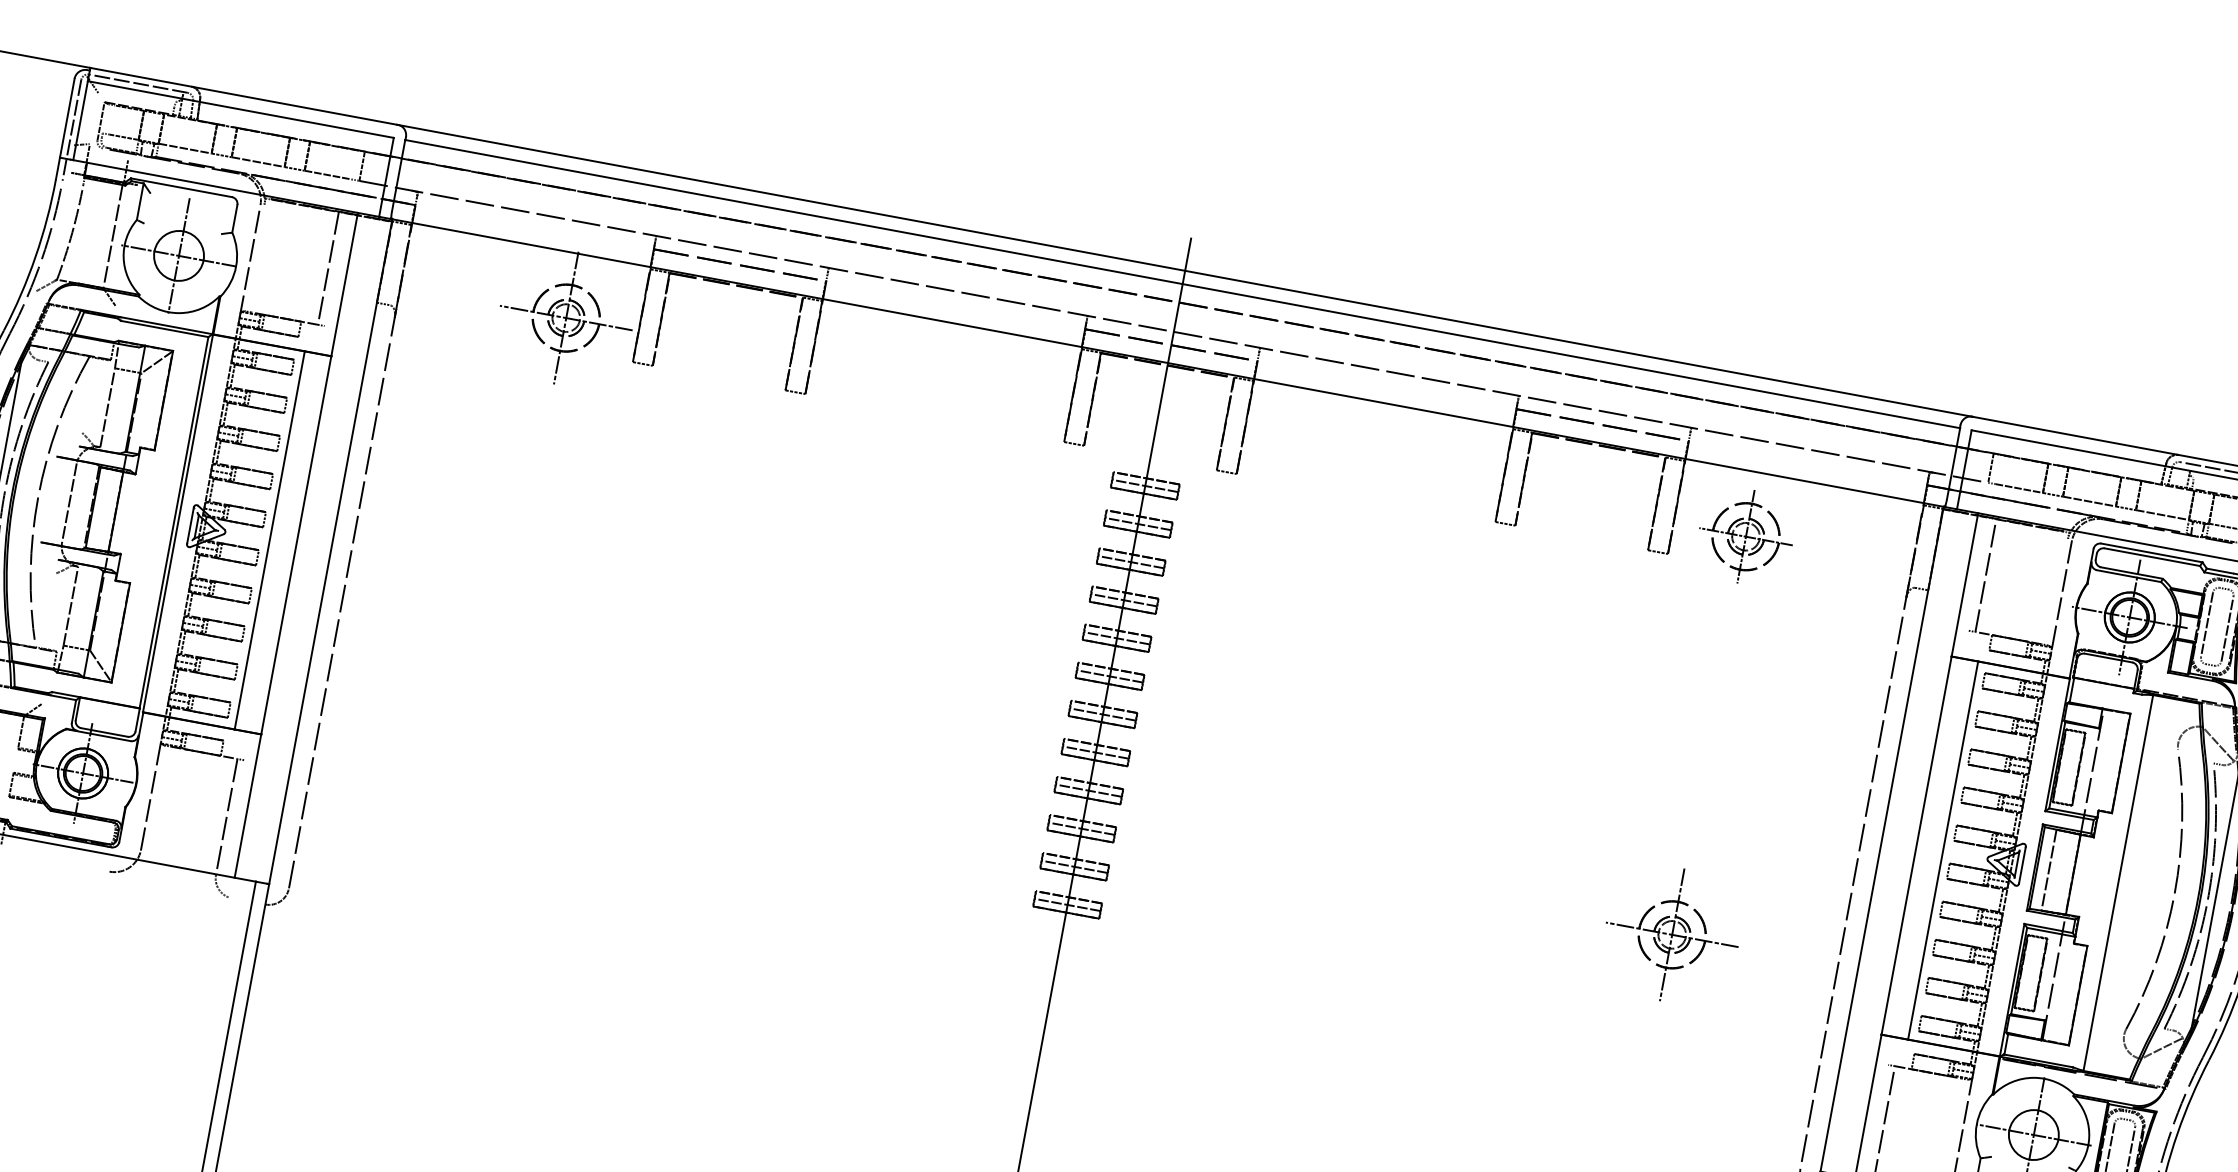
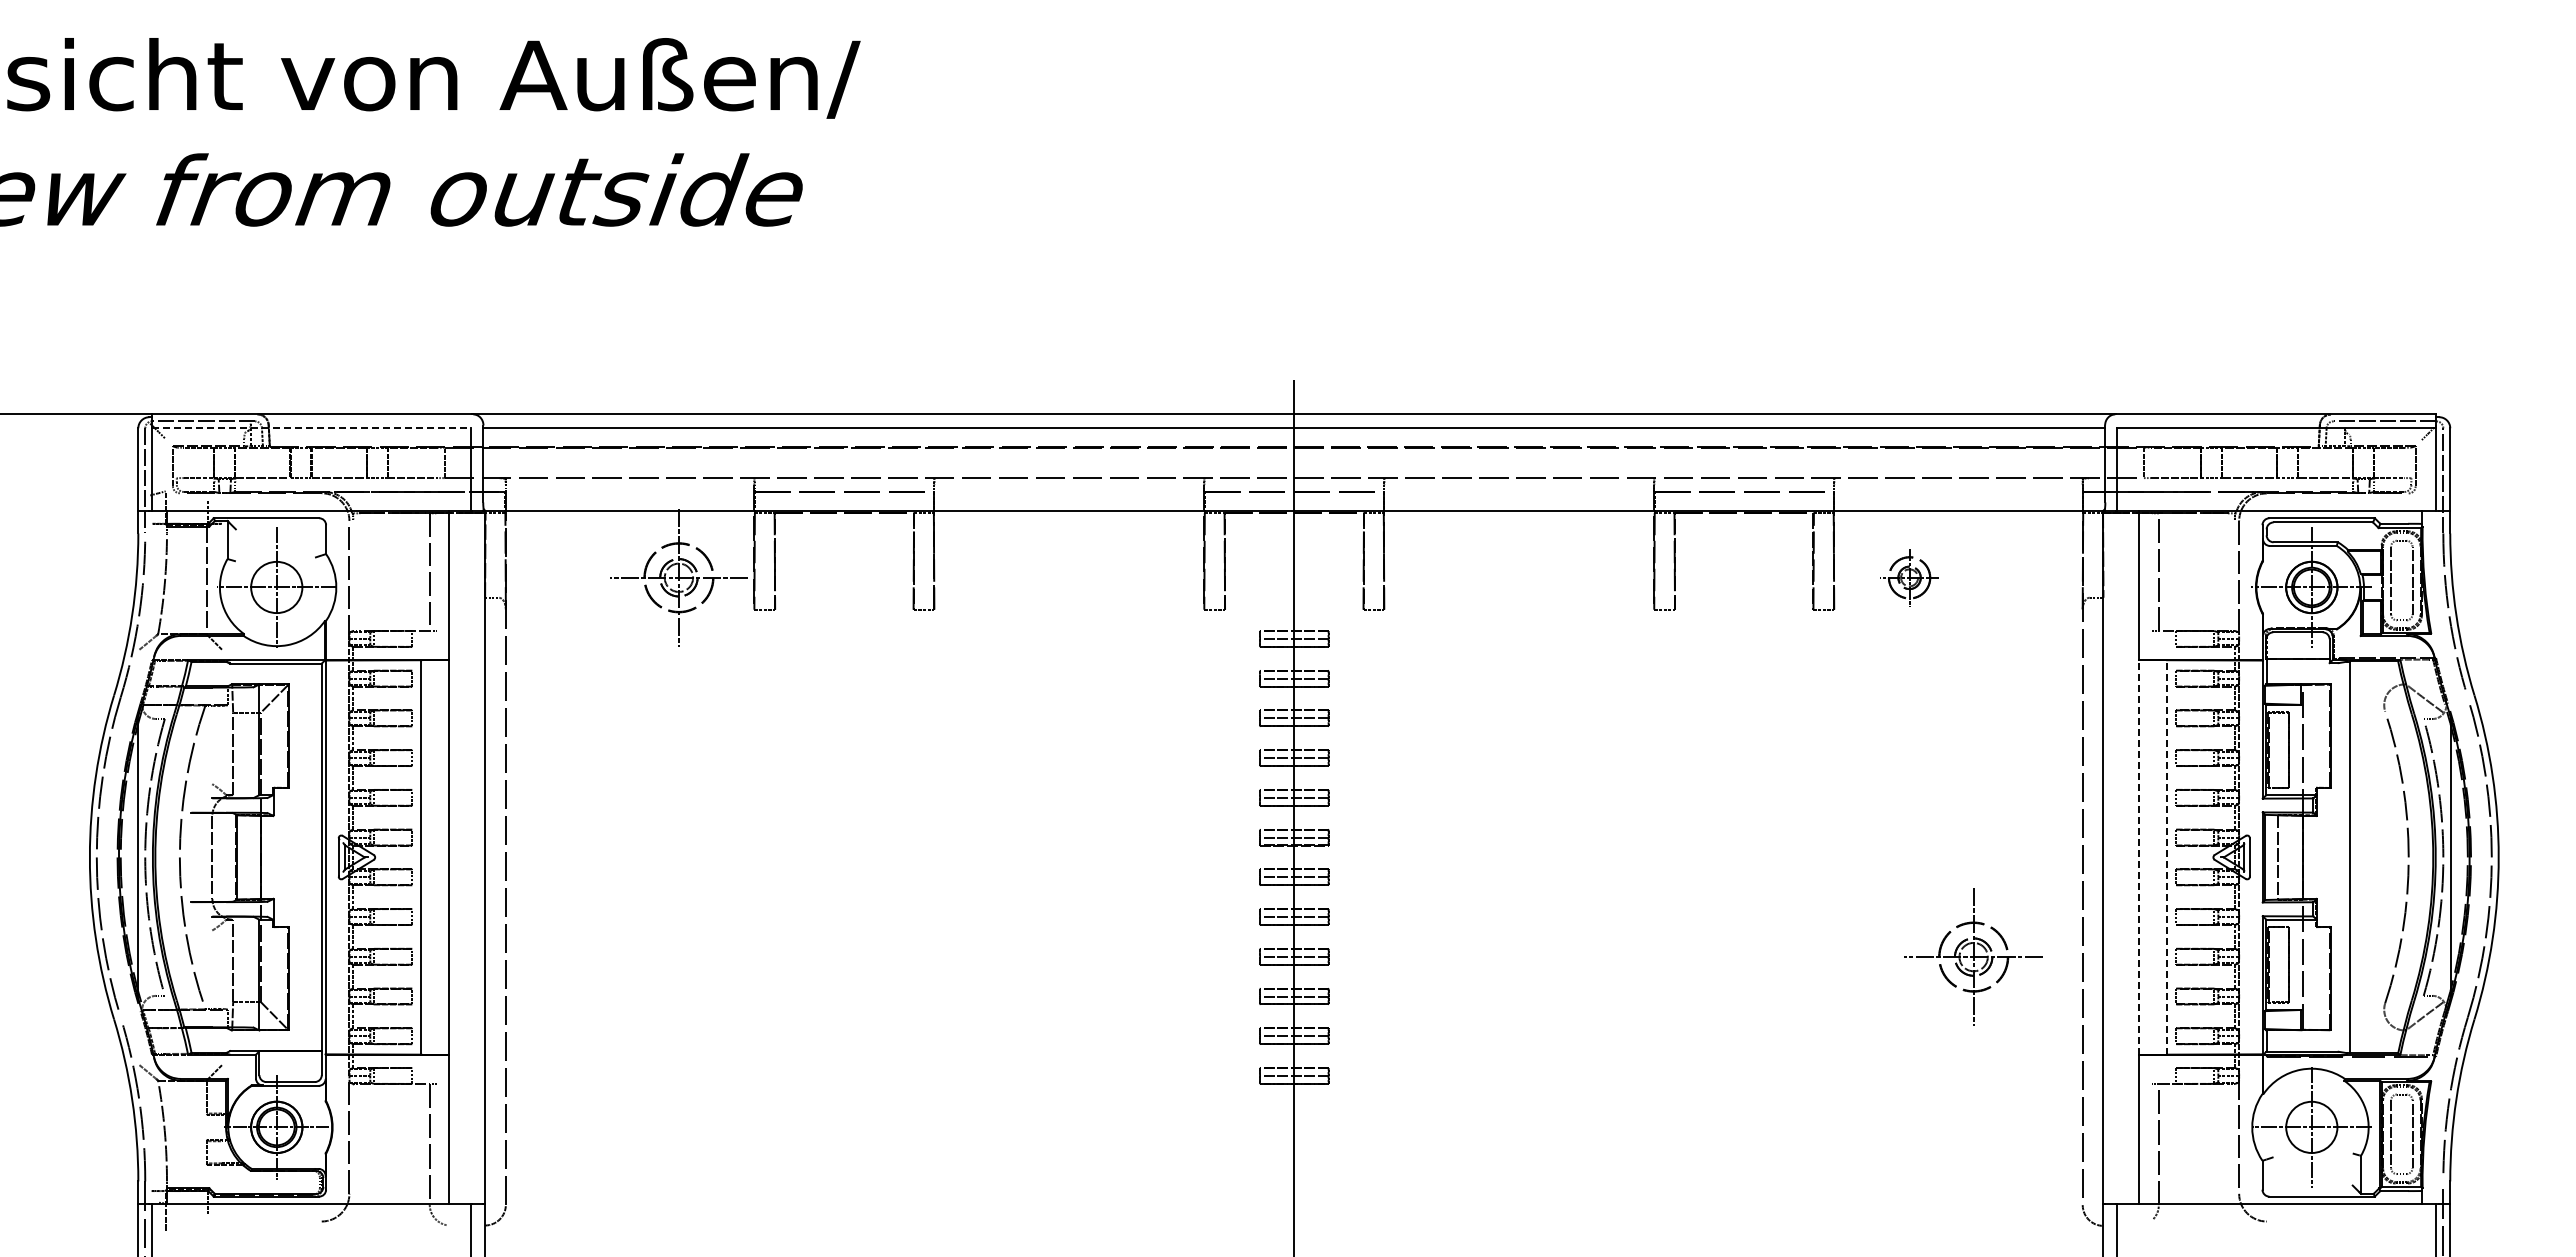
line: (240, 109) -> (311, 428), solid -> dashed
part: (1745, 536) -> (1909, 577), size x0.6
line: (1916, 844) -> (2139, 856), solid -> dashed
line: (1943, 849) -> (2167, 856), solid -> dashed
part: (1672, 934) -> (1973, 956), moved

